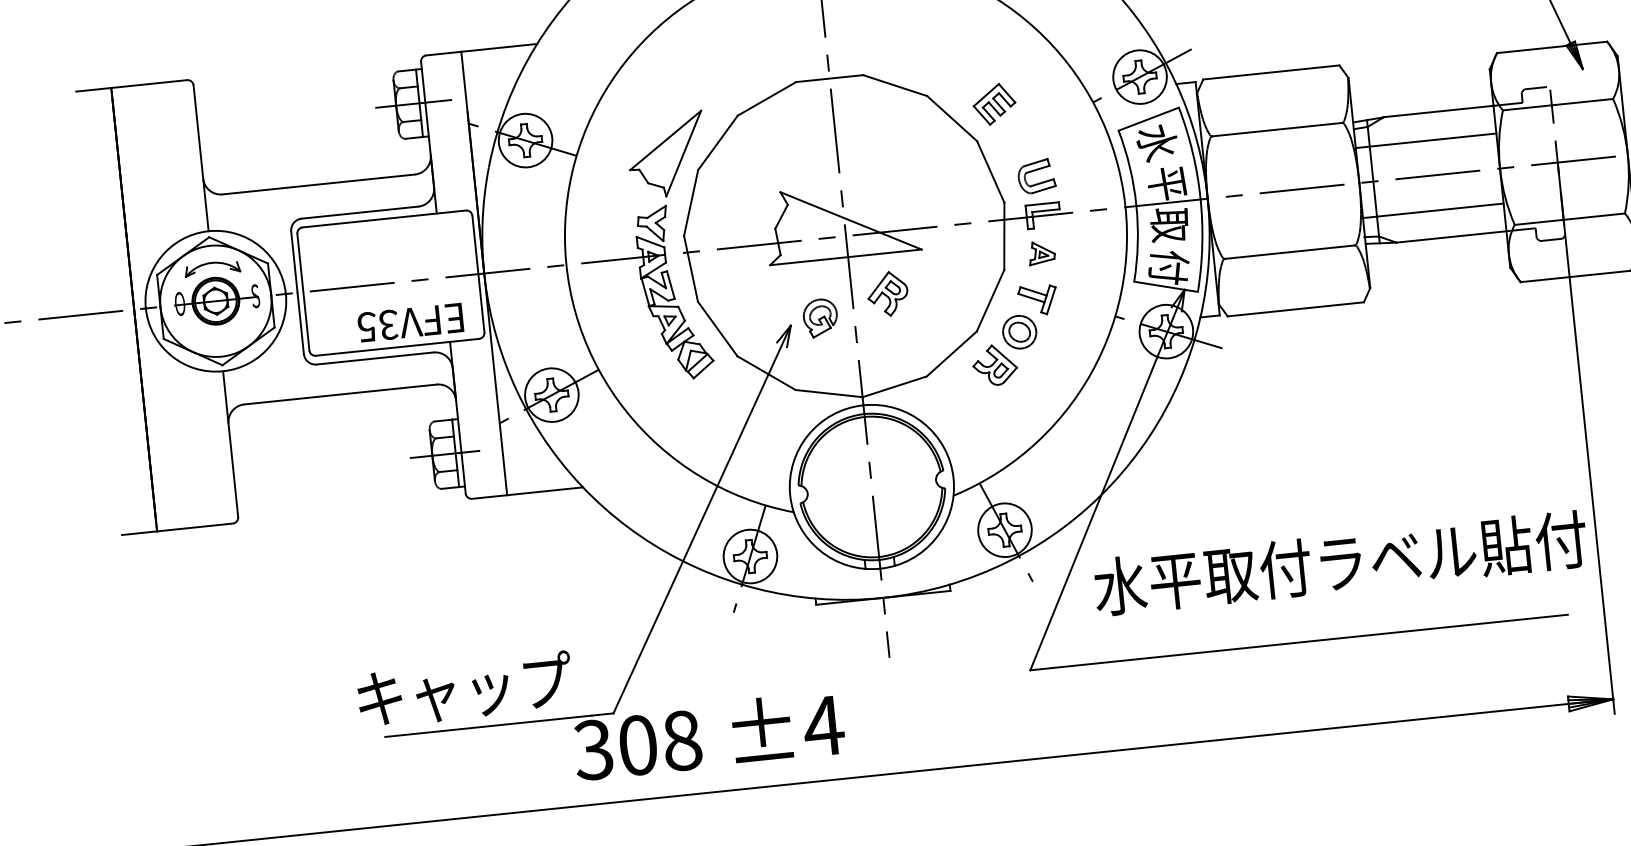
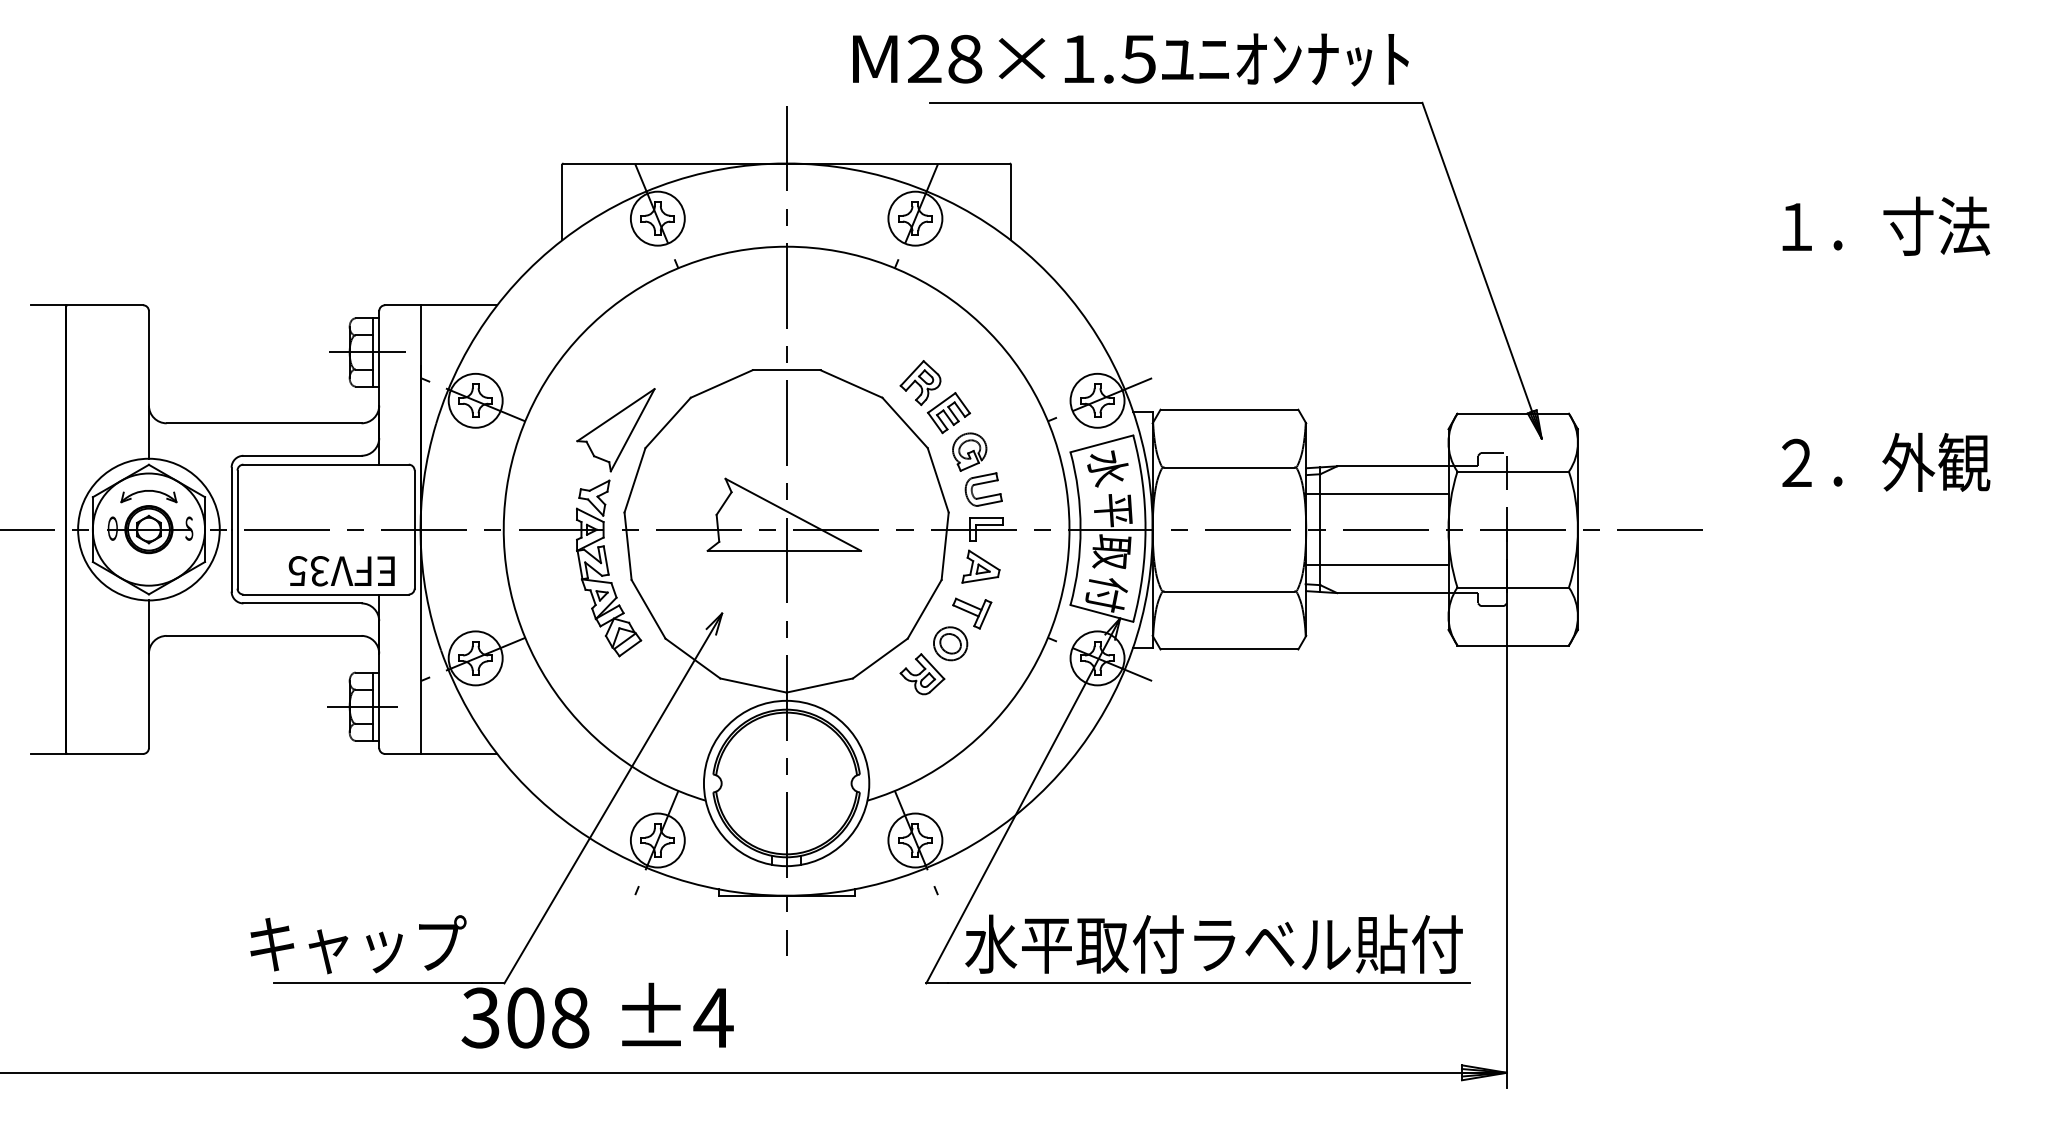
part: (1041, 252) -> (980, 566), size x1.43
part: (887, 294) -> (920, 383), moved
part: (820, 317) -> (969, 451), moved
text: (1339, 562) -> (1213, 943), moved

